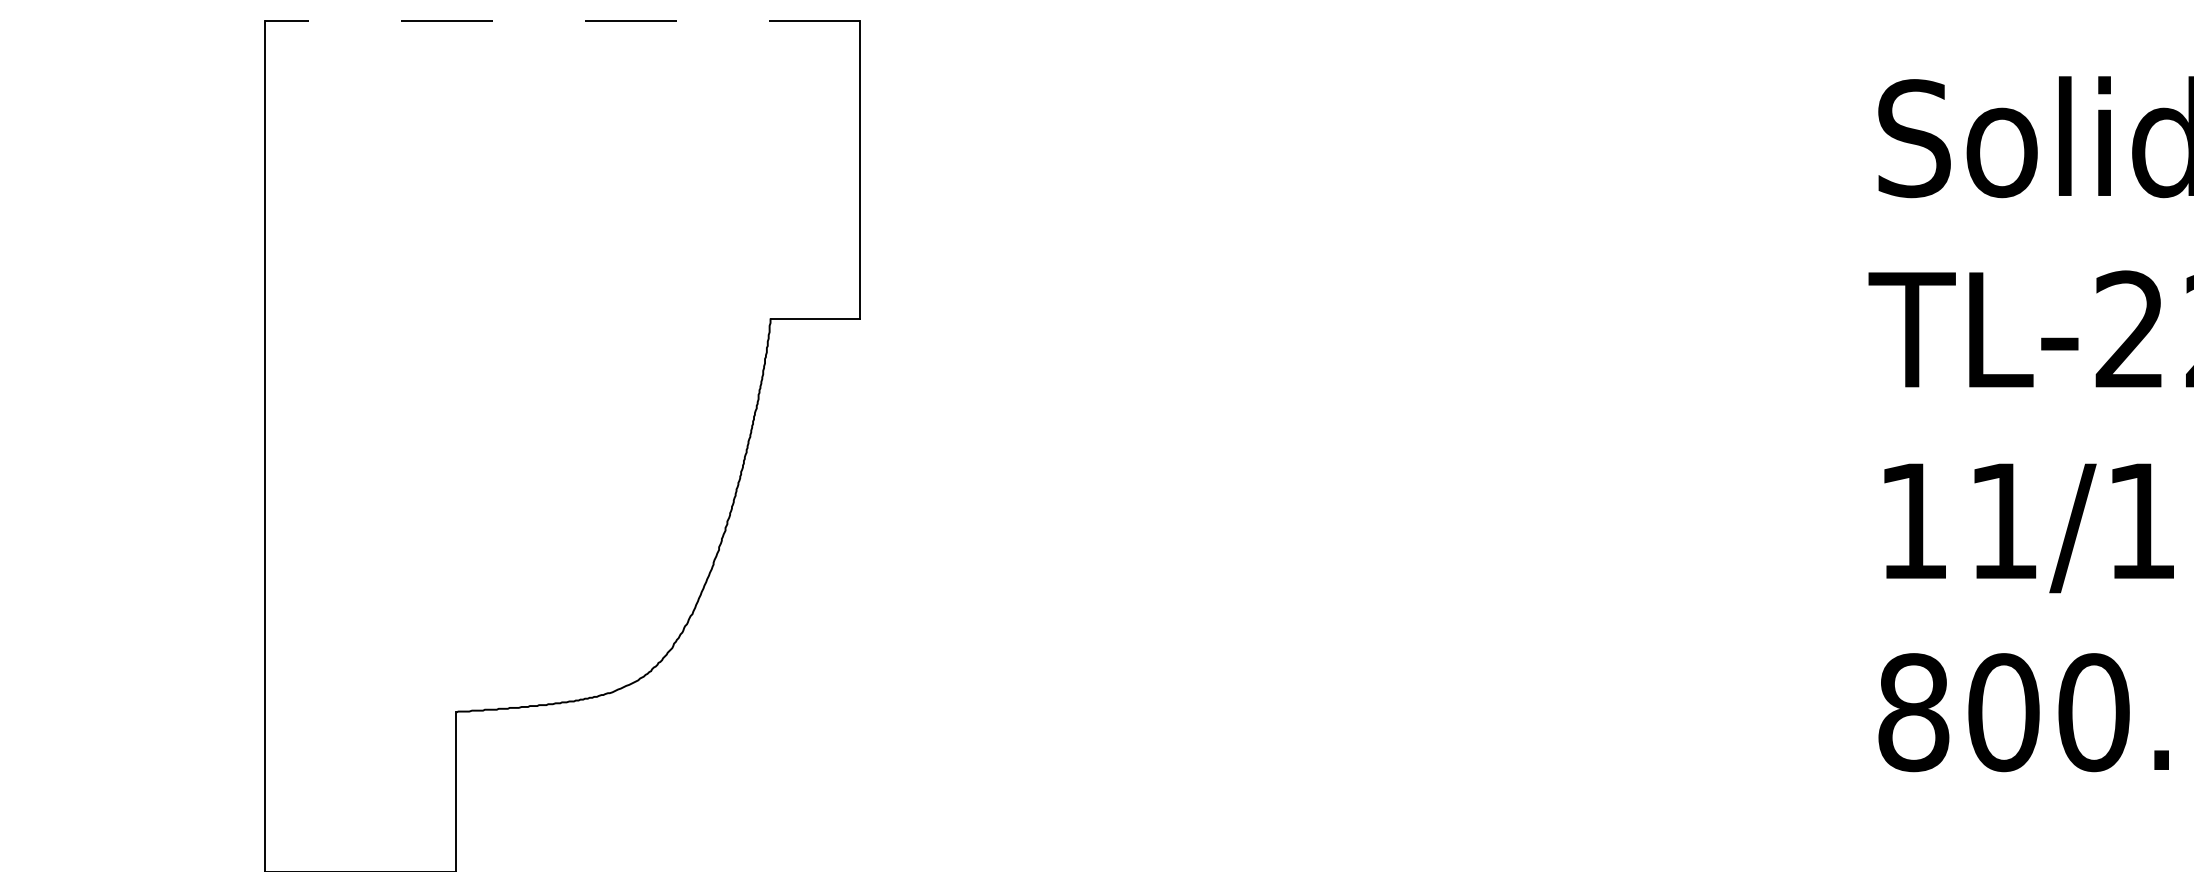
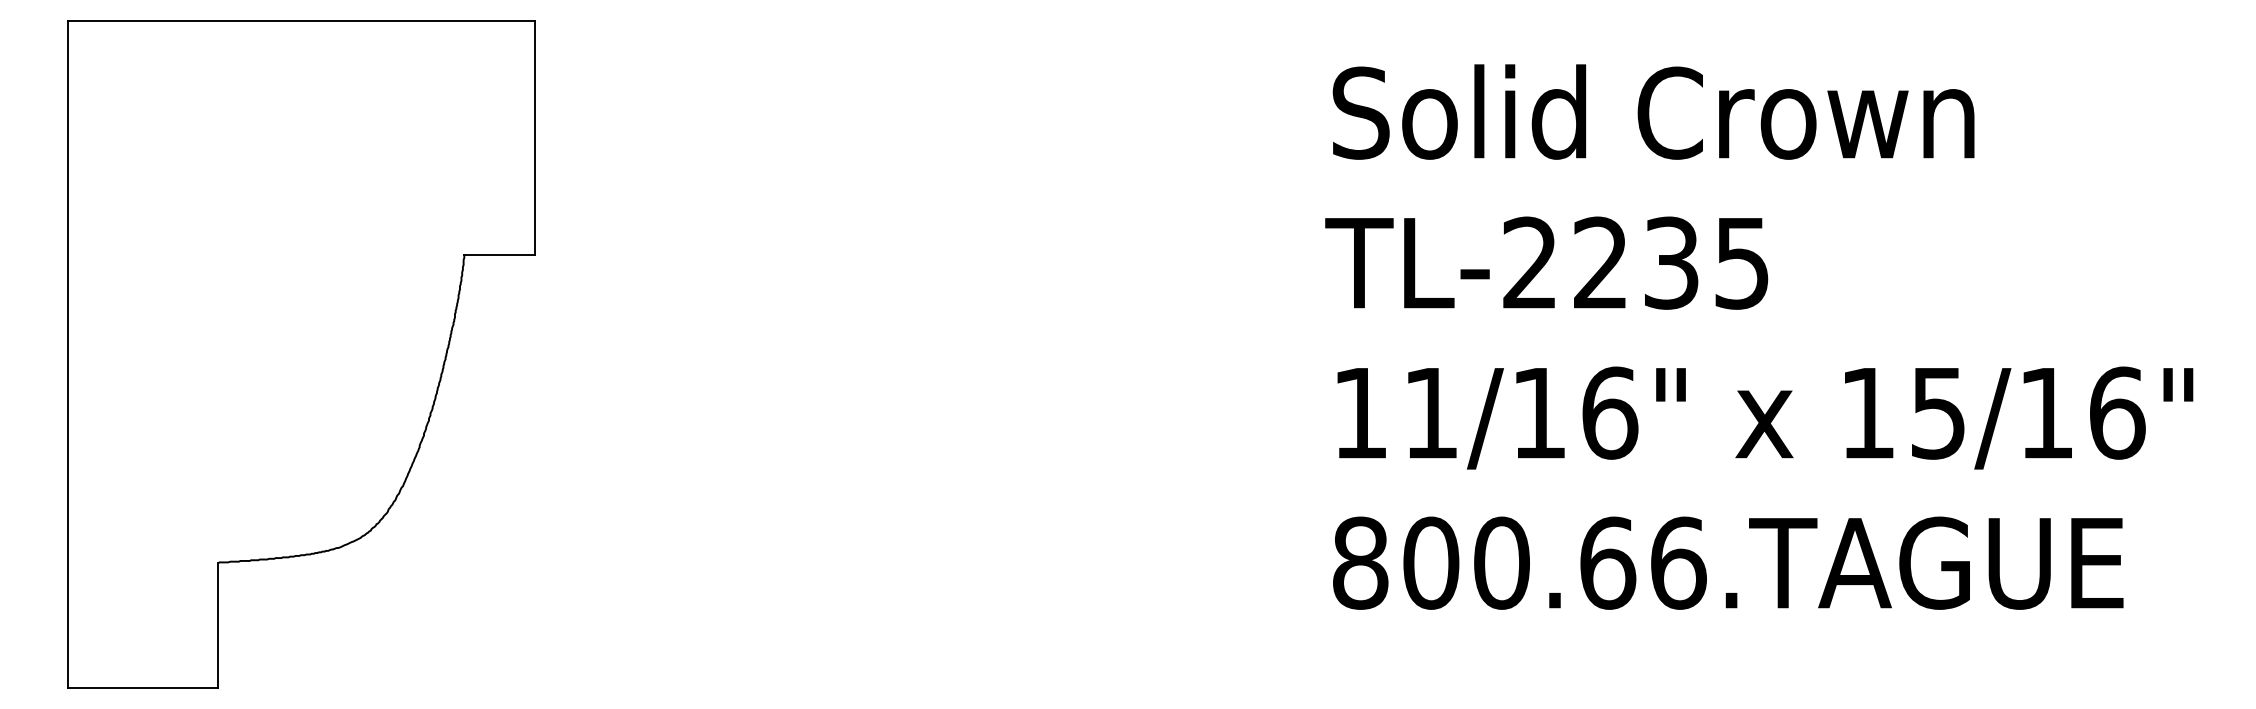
line: (562, 21) -> (301, 21), dashed -> solid

